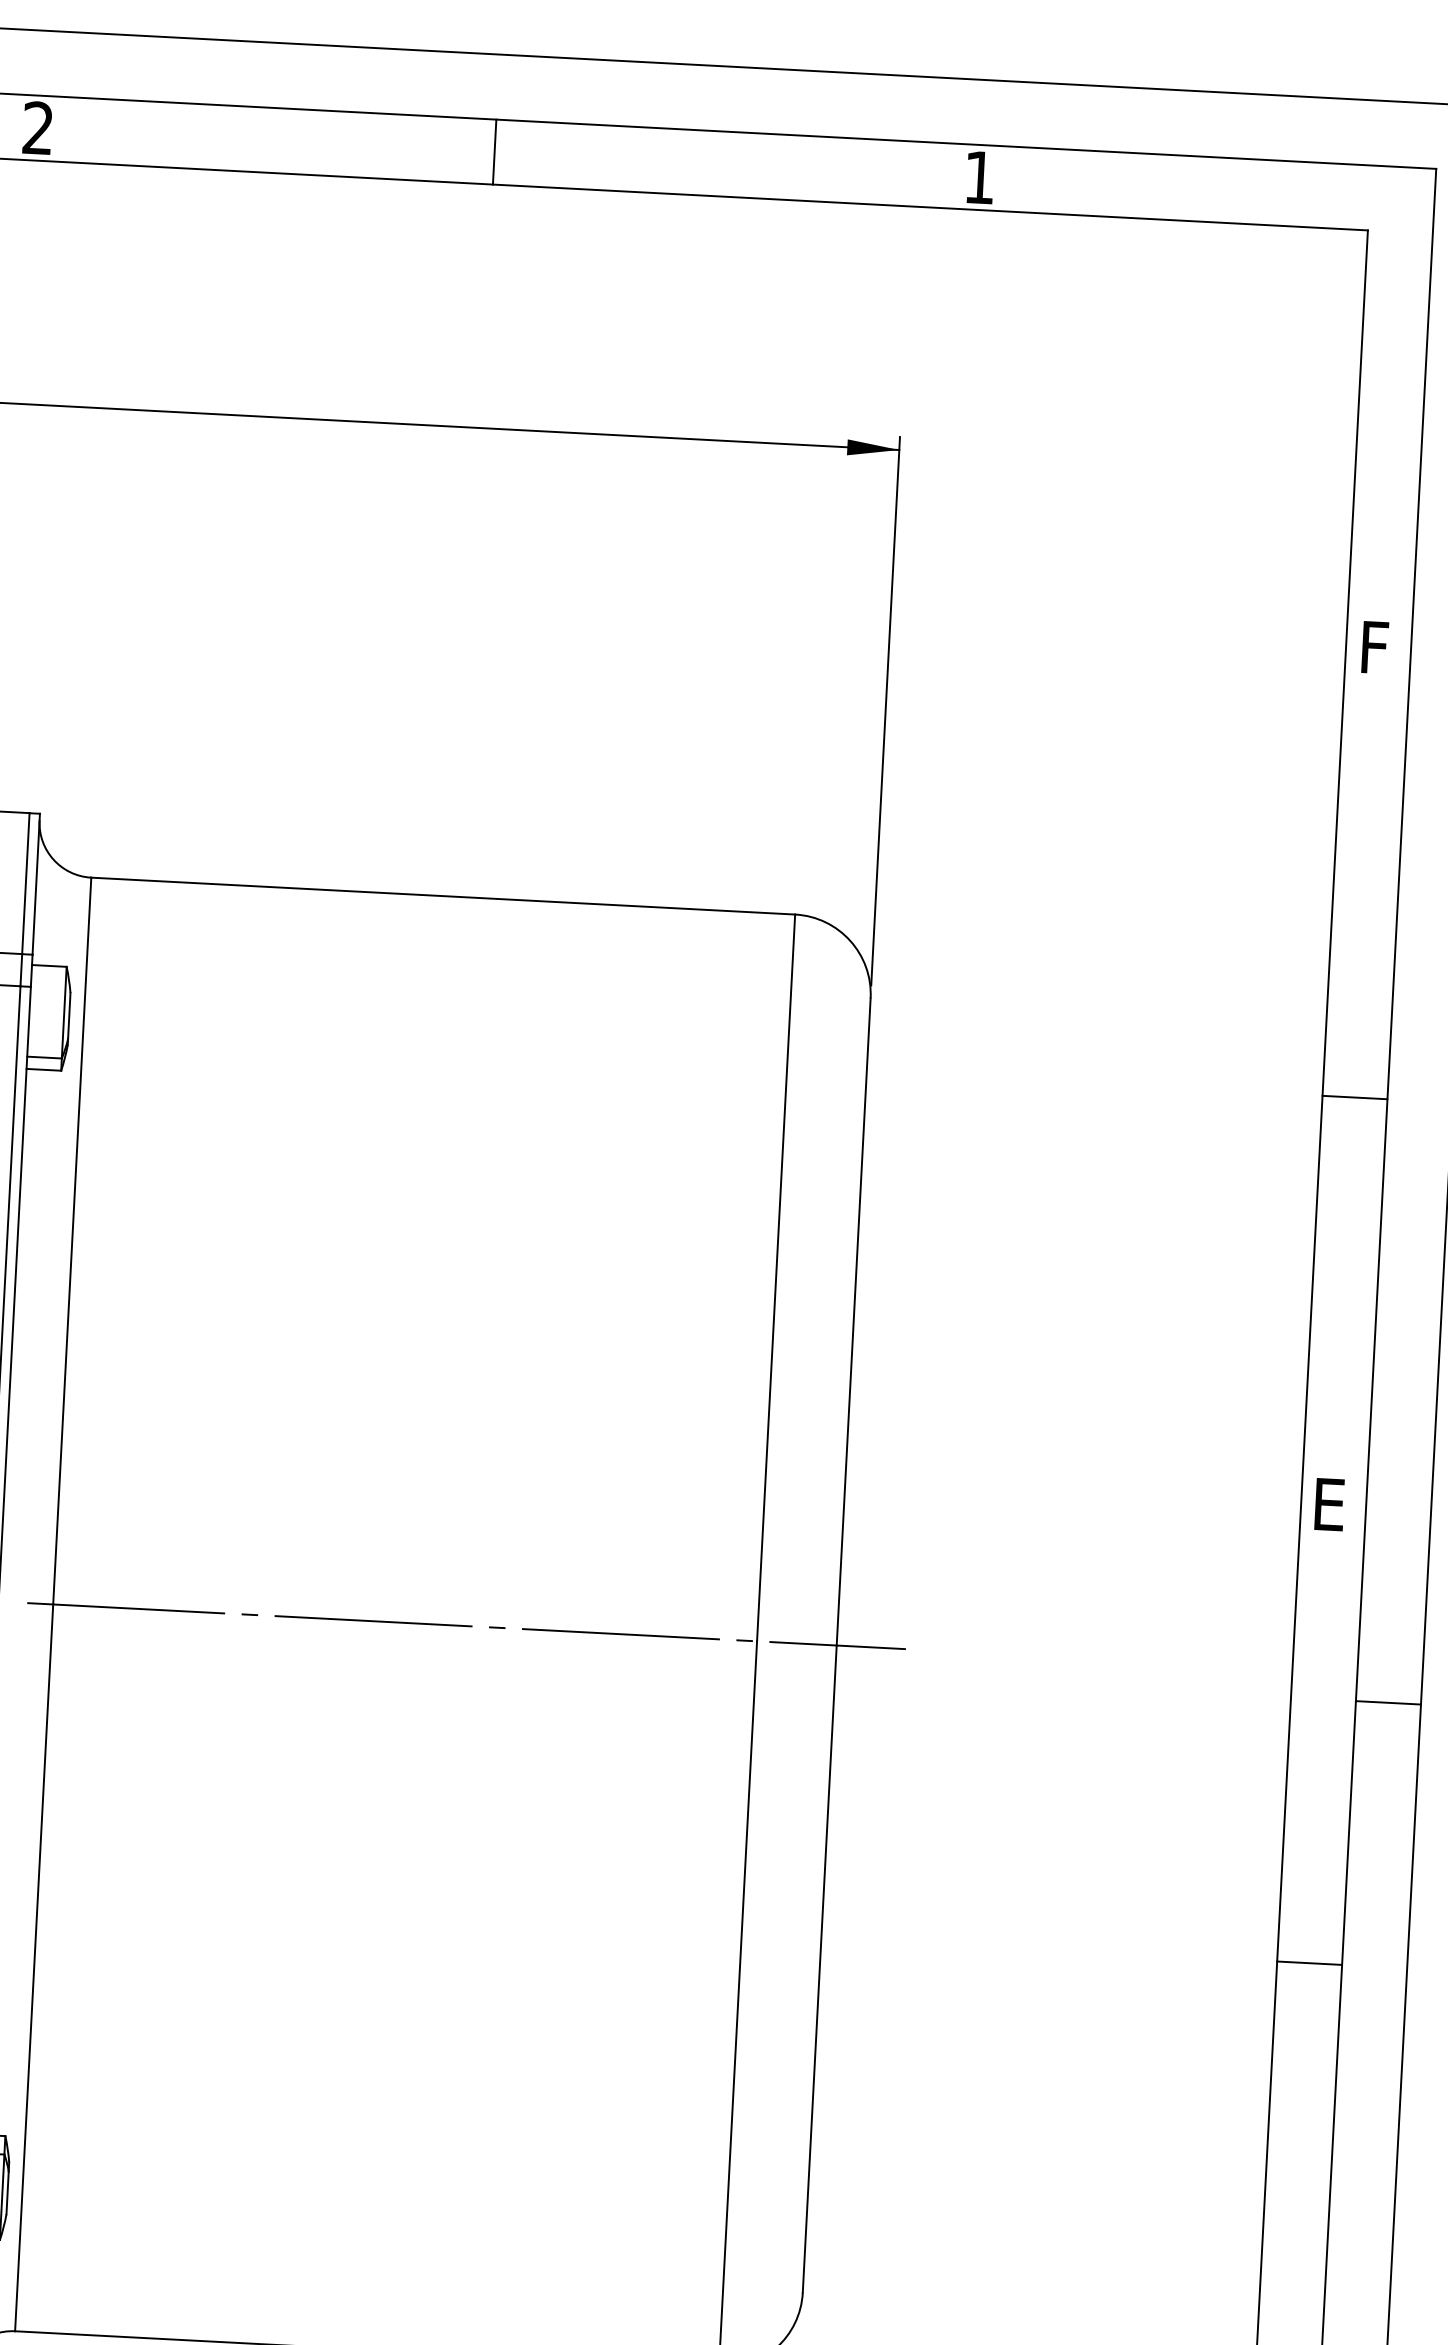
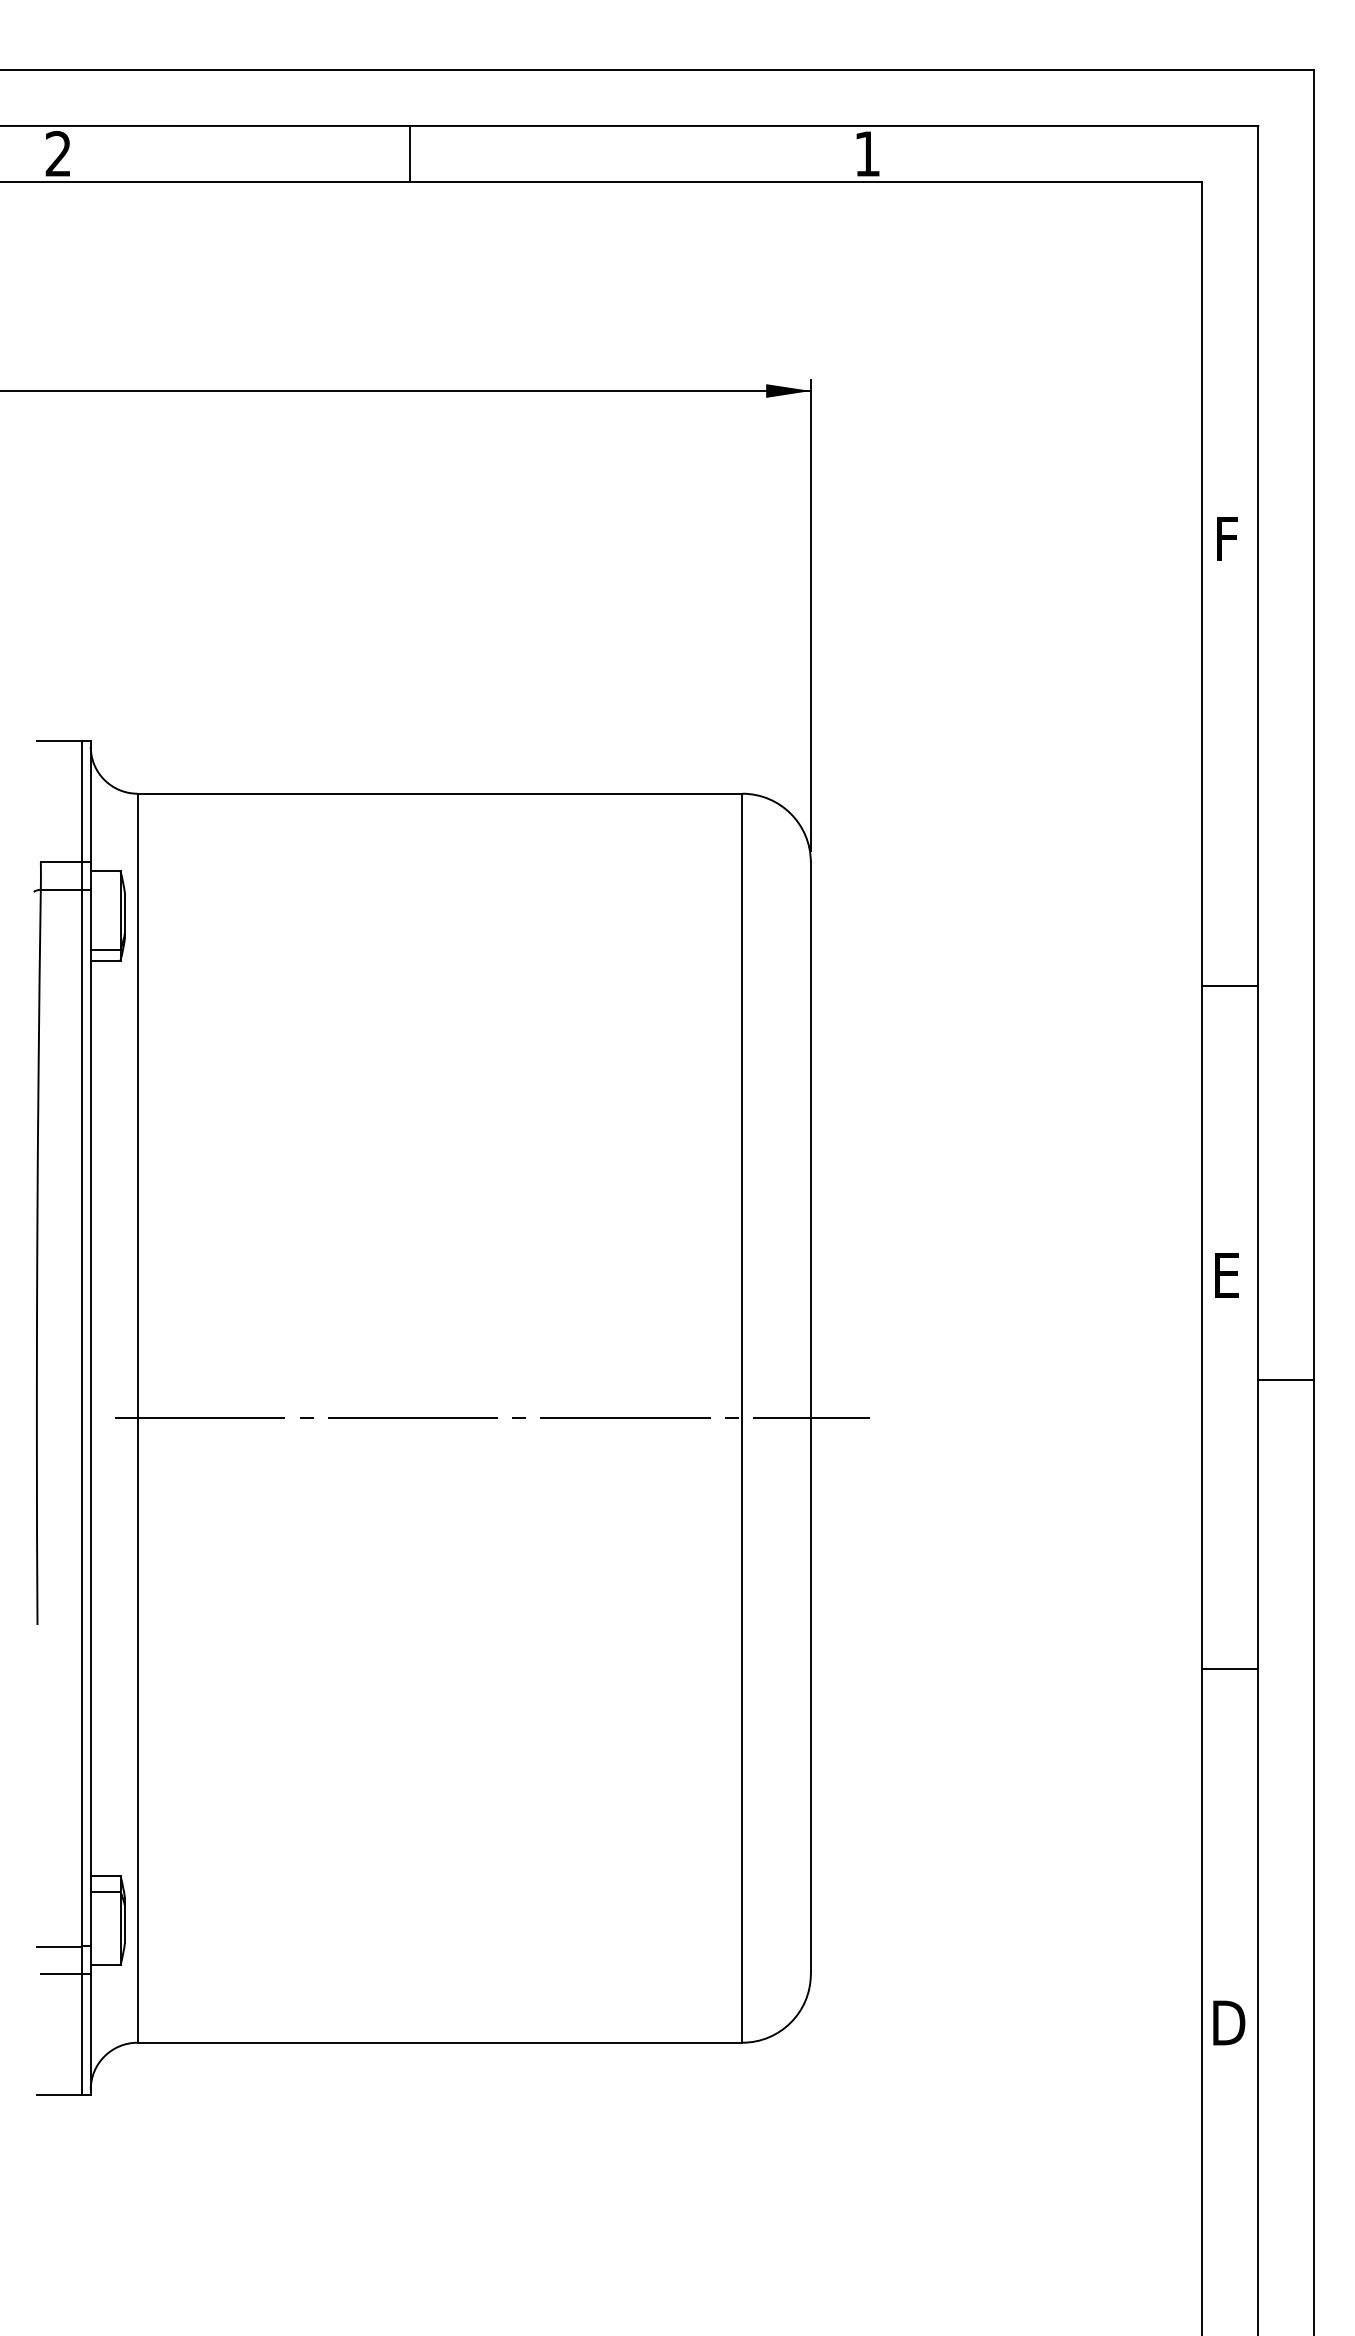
line: (494, 151) -> (409, 153), moved
line: (1355, 1097) -> (1230, 986), moved
line: (1388, 1702) -> (1286, 1379), moved

